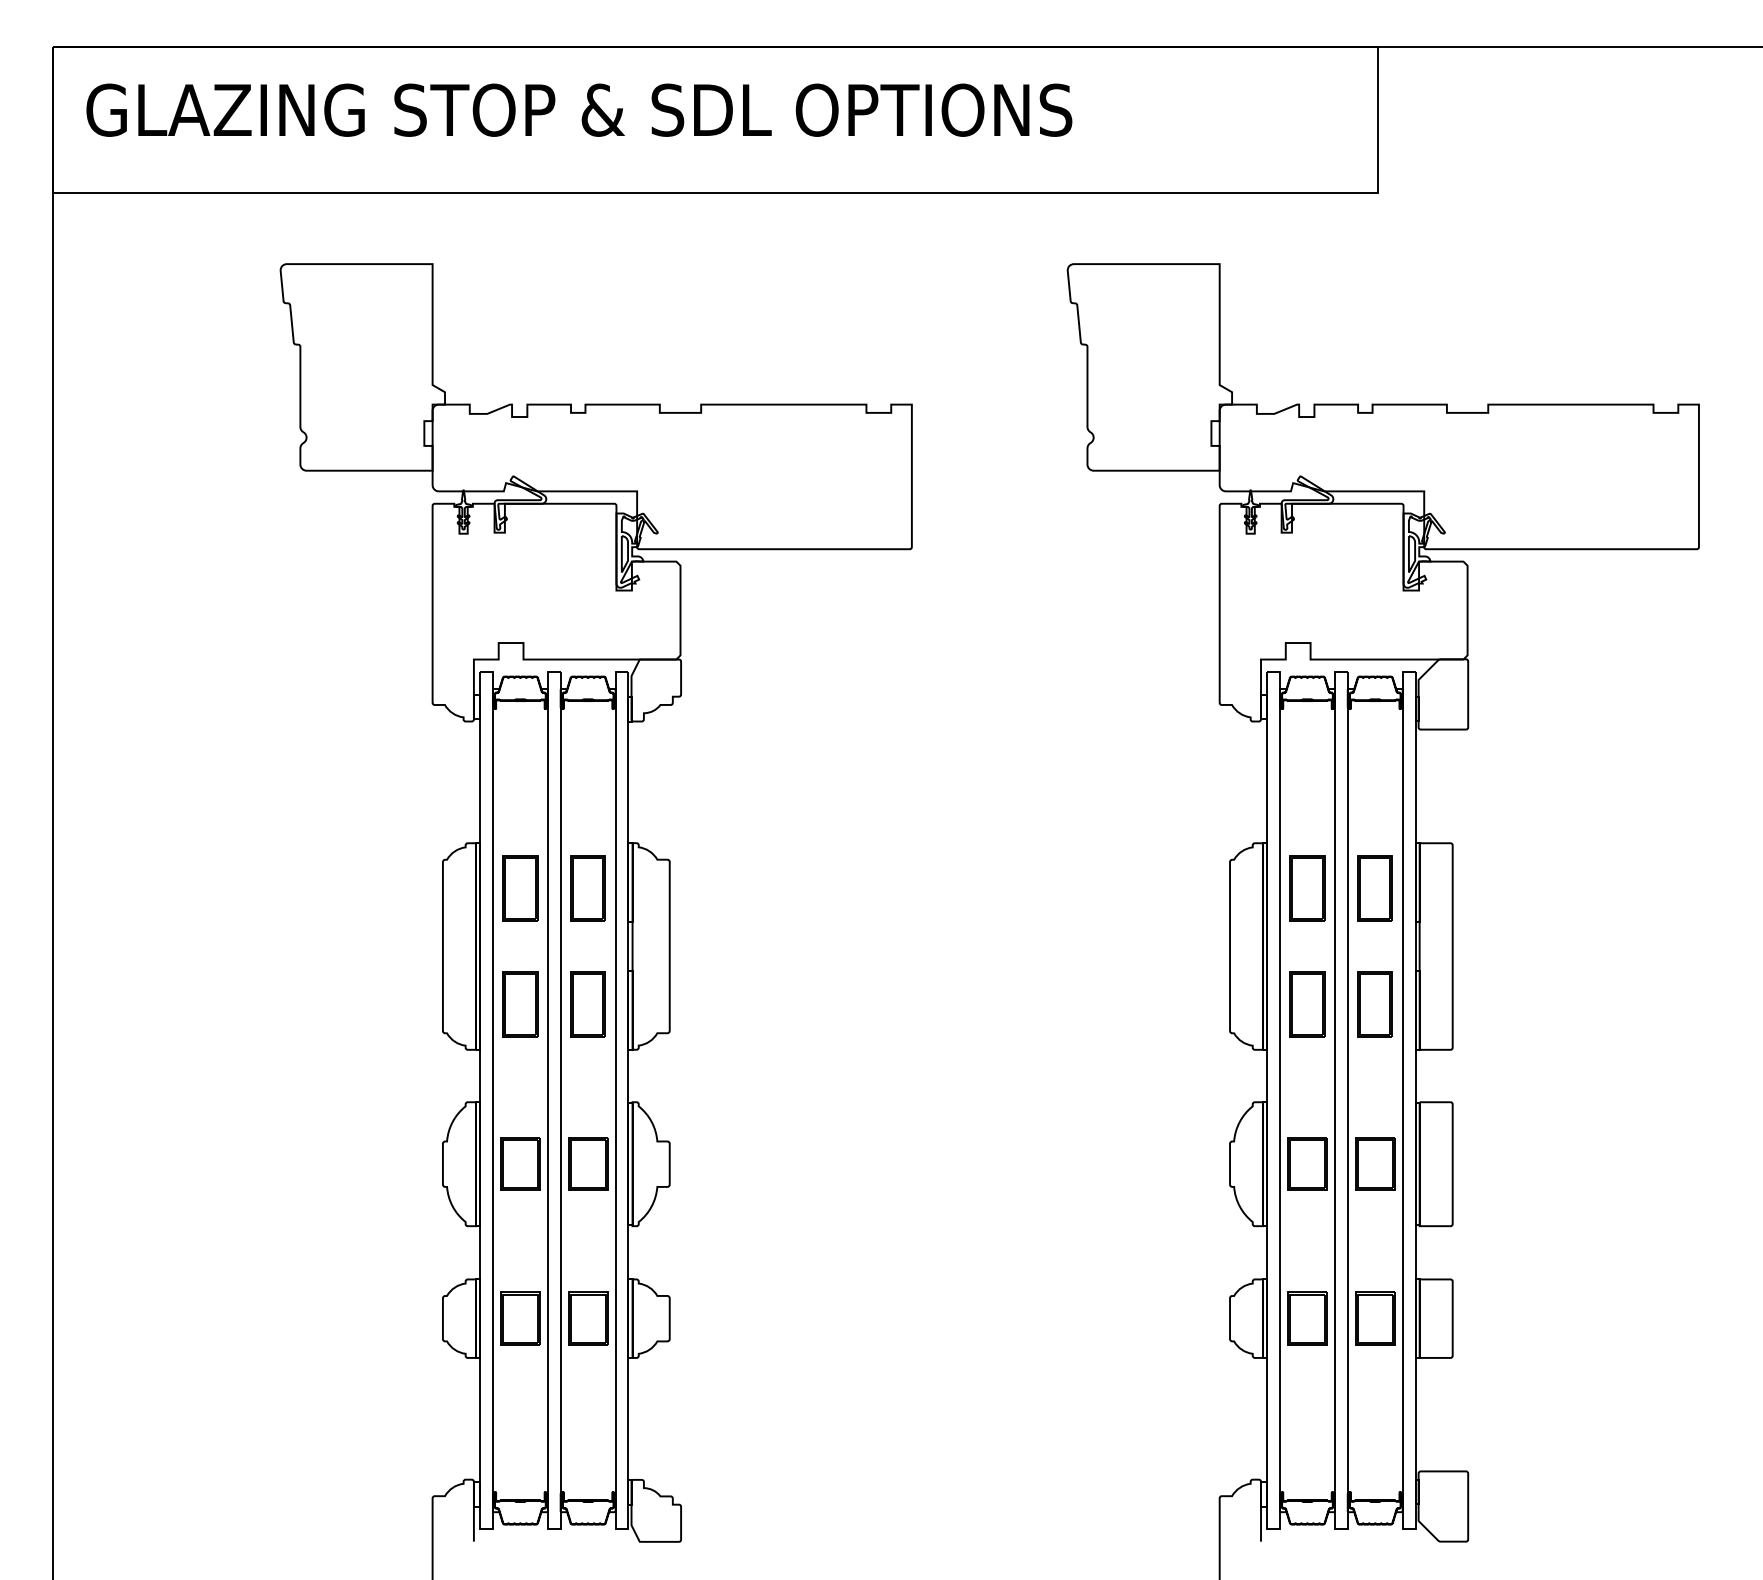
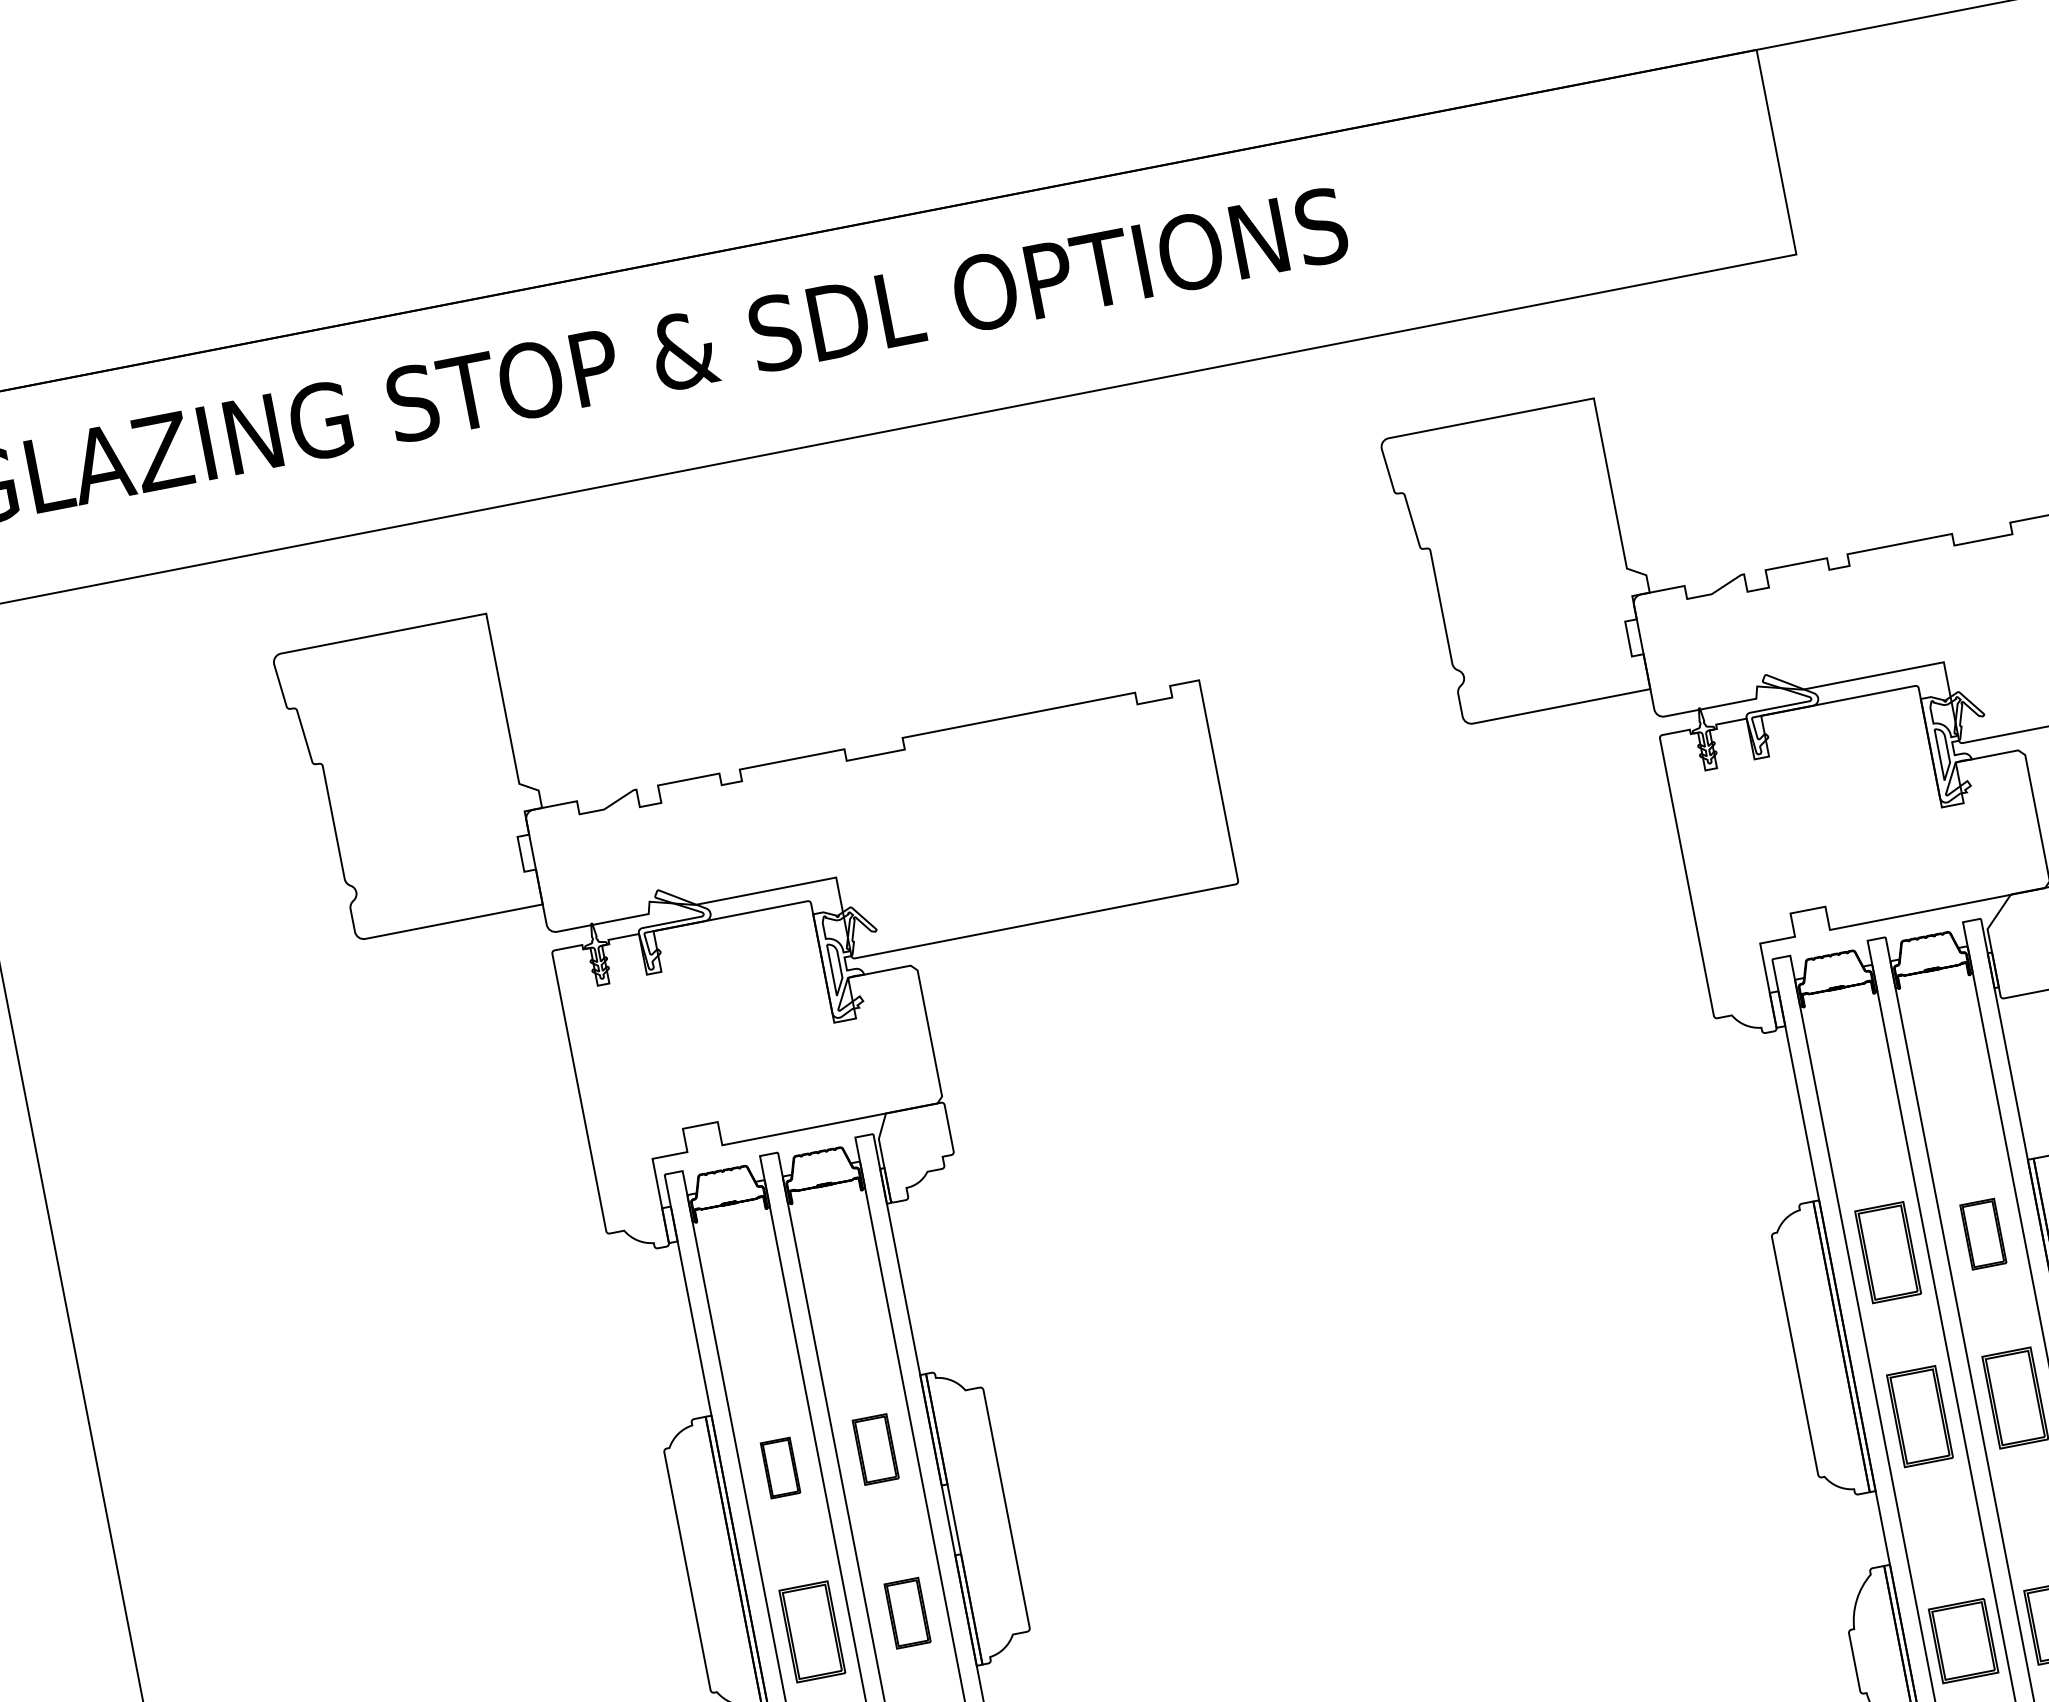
part: (520, 888) -> (780, 1468), size x0.6
part: (587, 888) -> (875, 1449), size x0.7
part: (1374, 888) -> (1982, 1234), size x0.7
part: (587, 1004) -> (906, 1613), size x0.7

